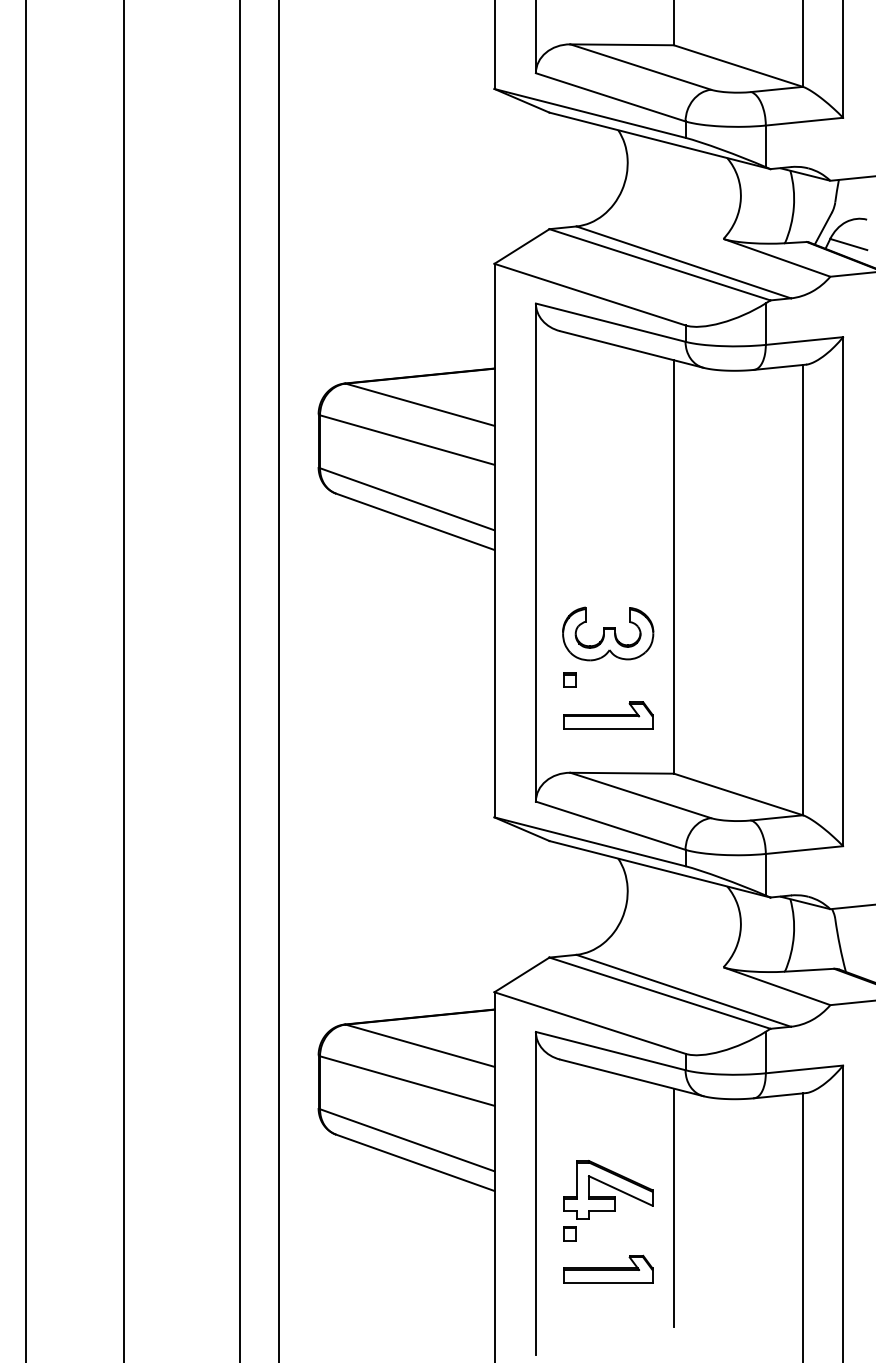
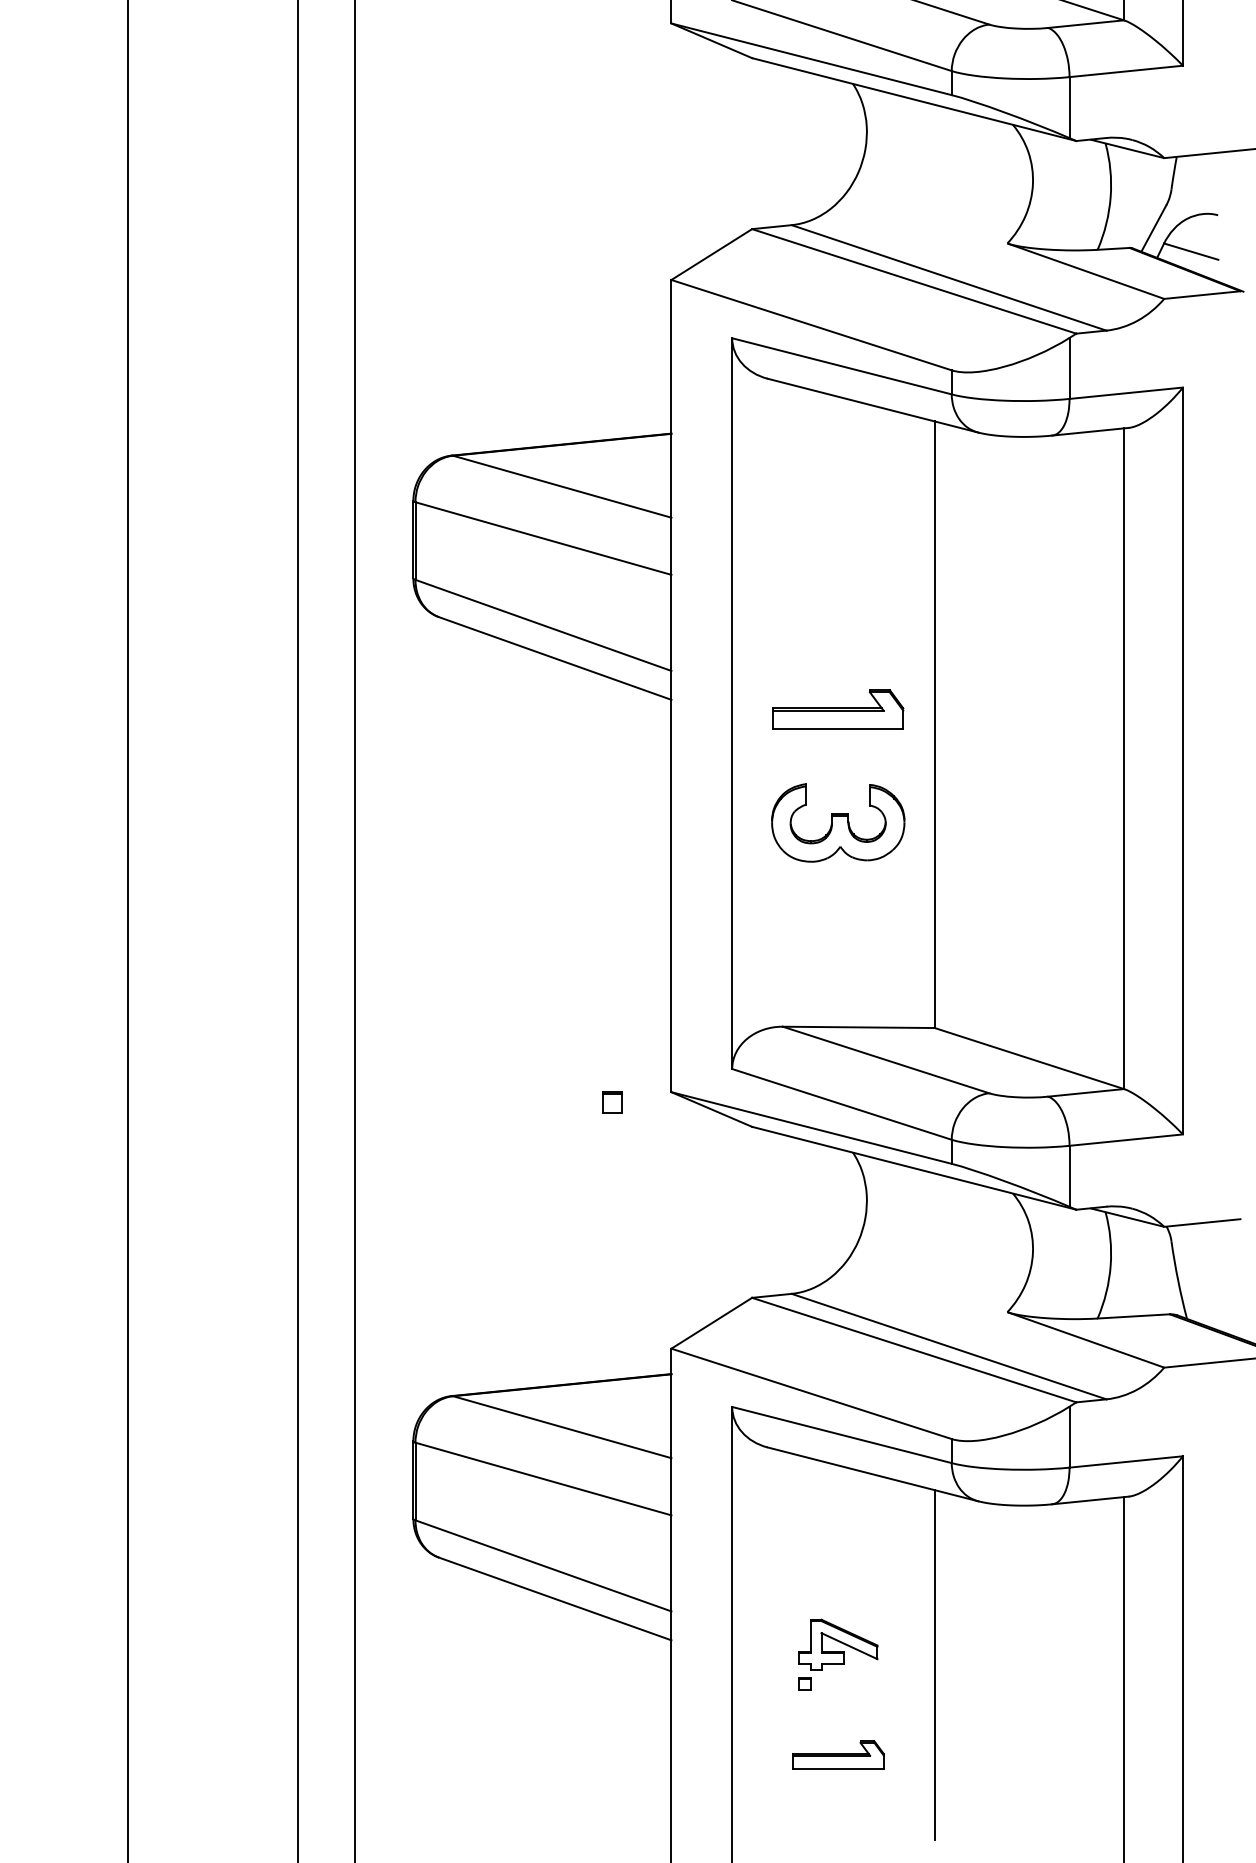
part: (569, 679) -> (611, 1101), moved
part: (608, 715) -> (838, 709), moved
part: (608, 1200) -> (838, 1654), size x0.6
part: (608, 1268) -> (838, 1754), size x0.7

